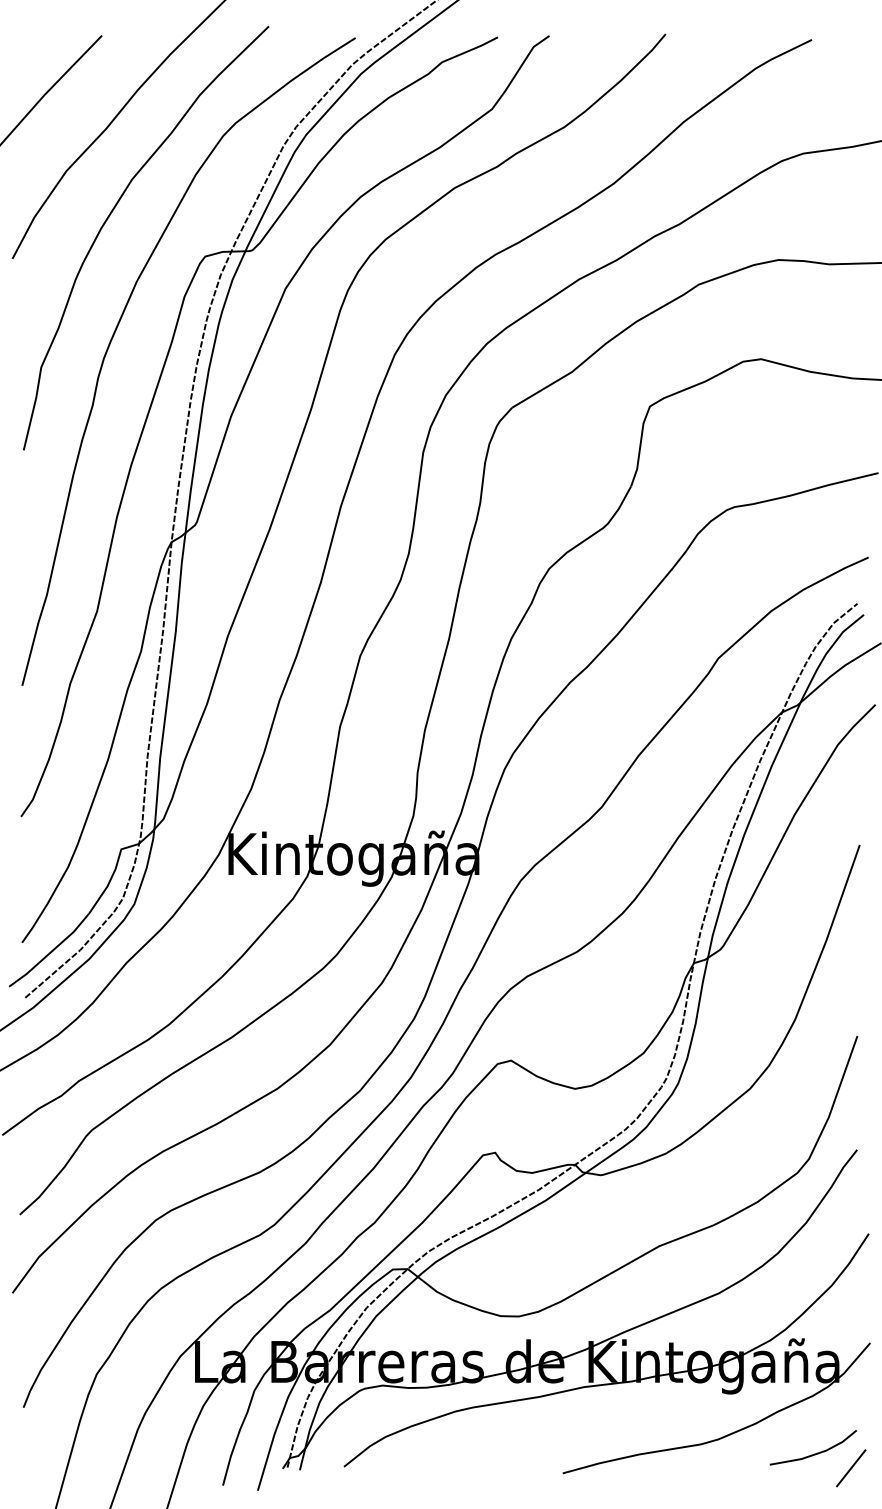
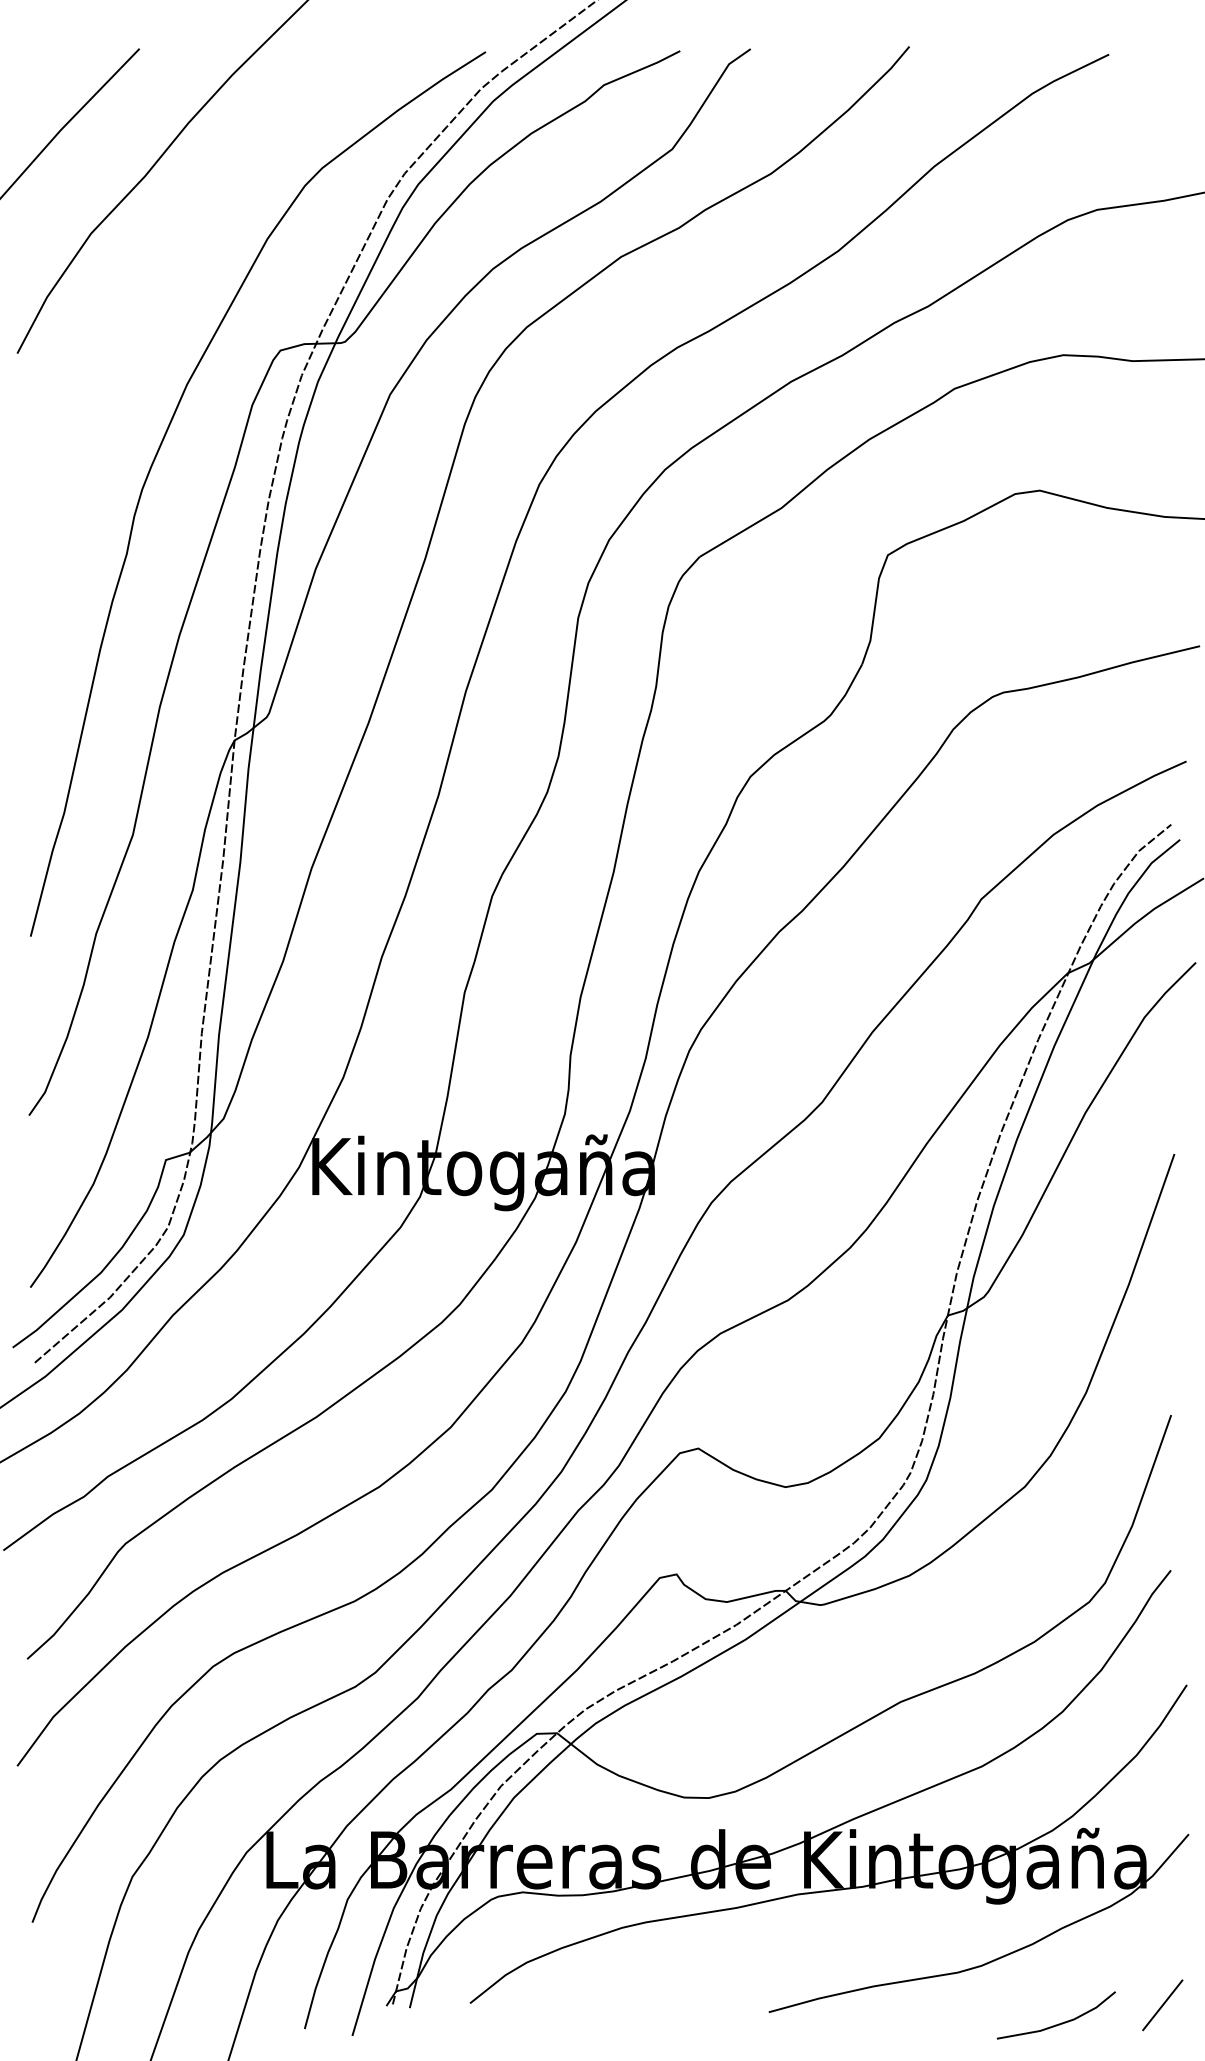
curve: (111, 214) -> (152, 293), removed
line: (814, 1453) -> (1057, 2023), moved

